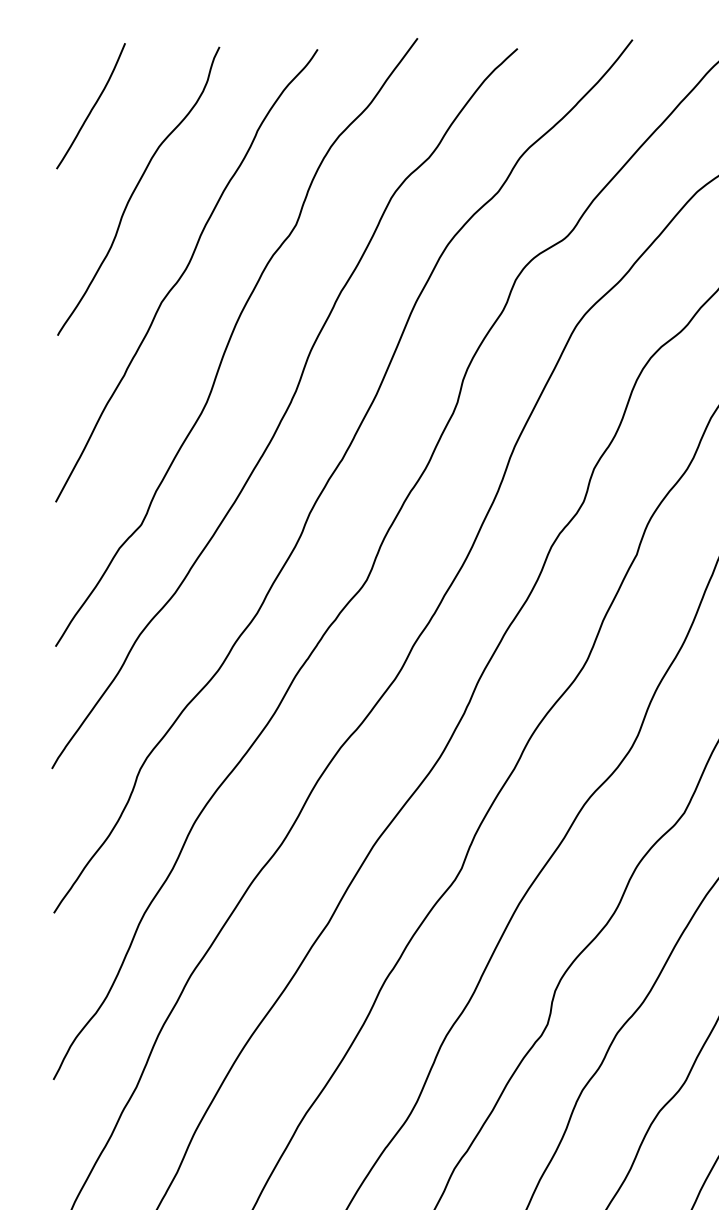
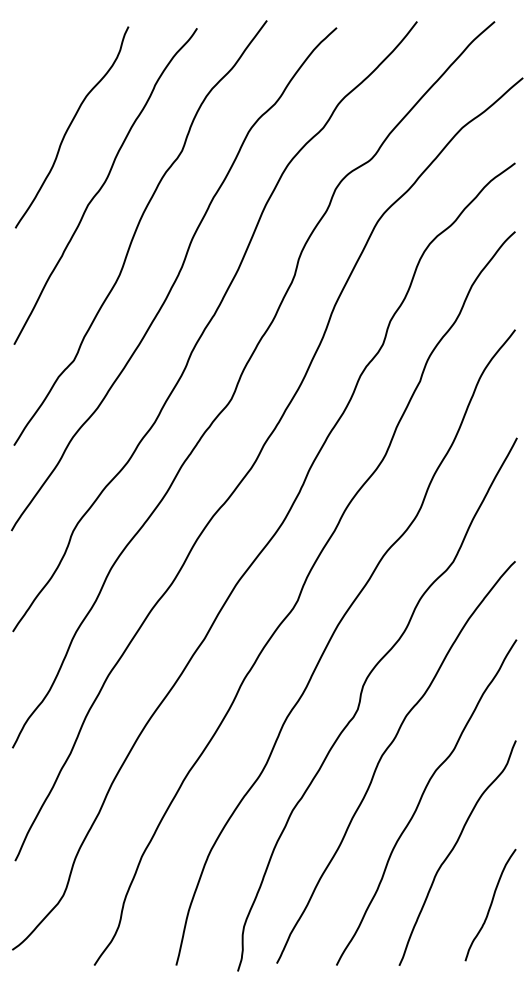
curve: (92, 106) -> (39, 68), removed

